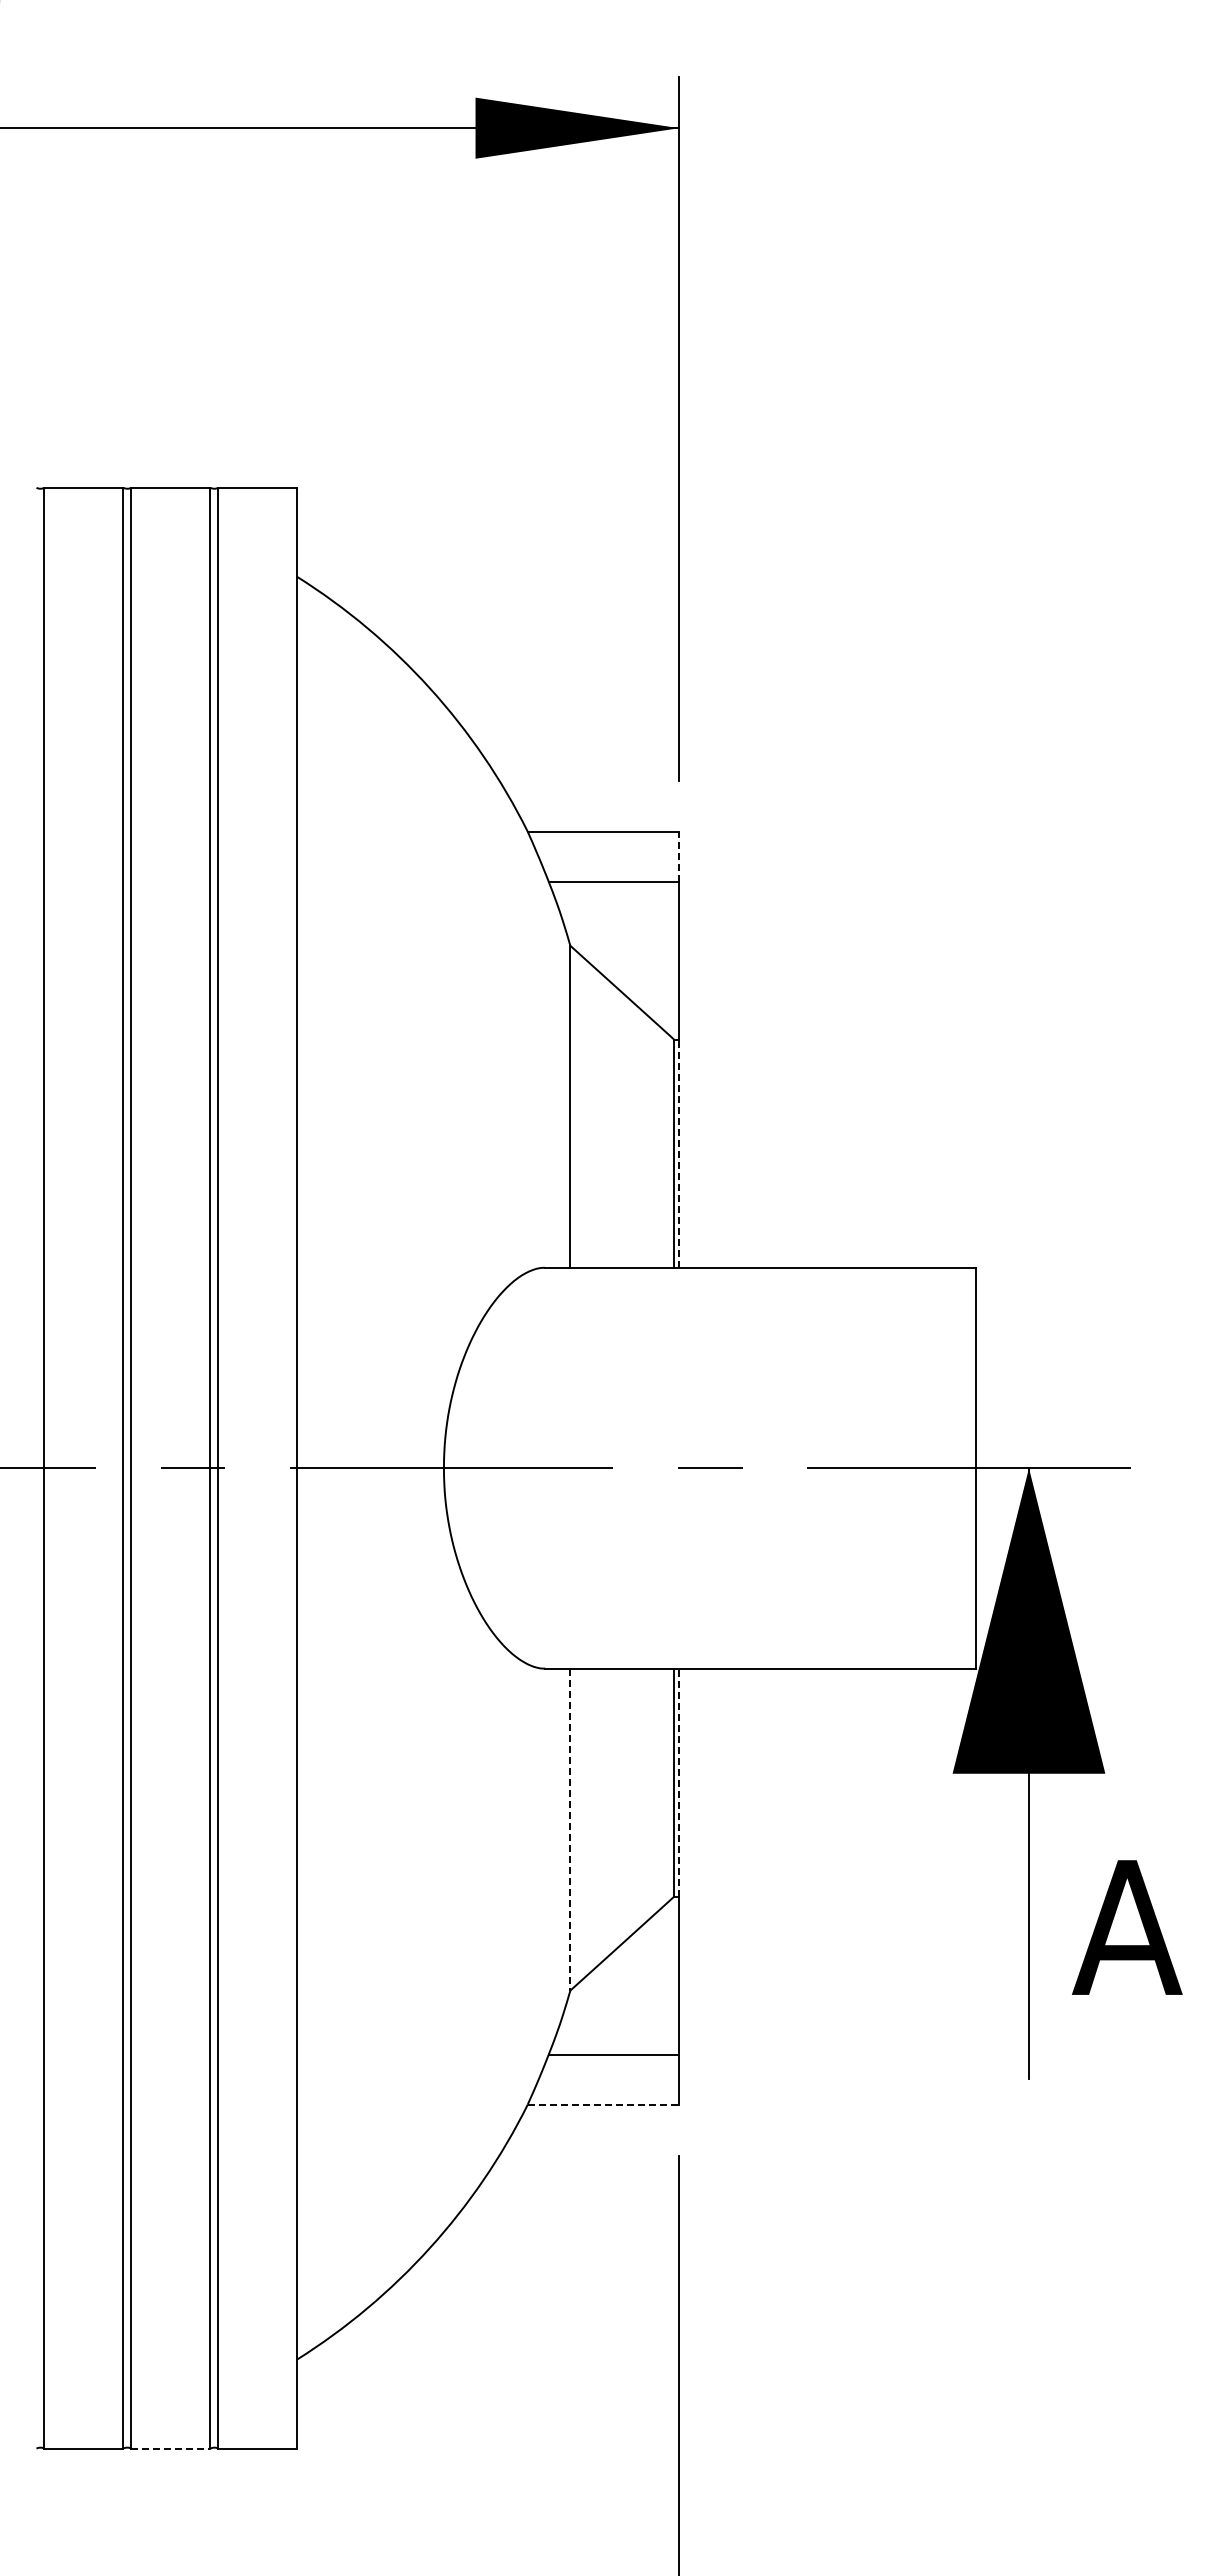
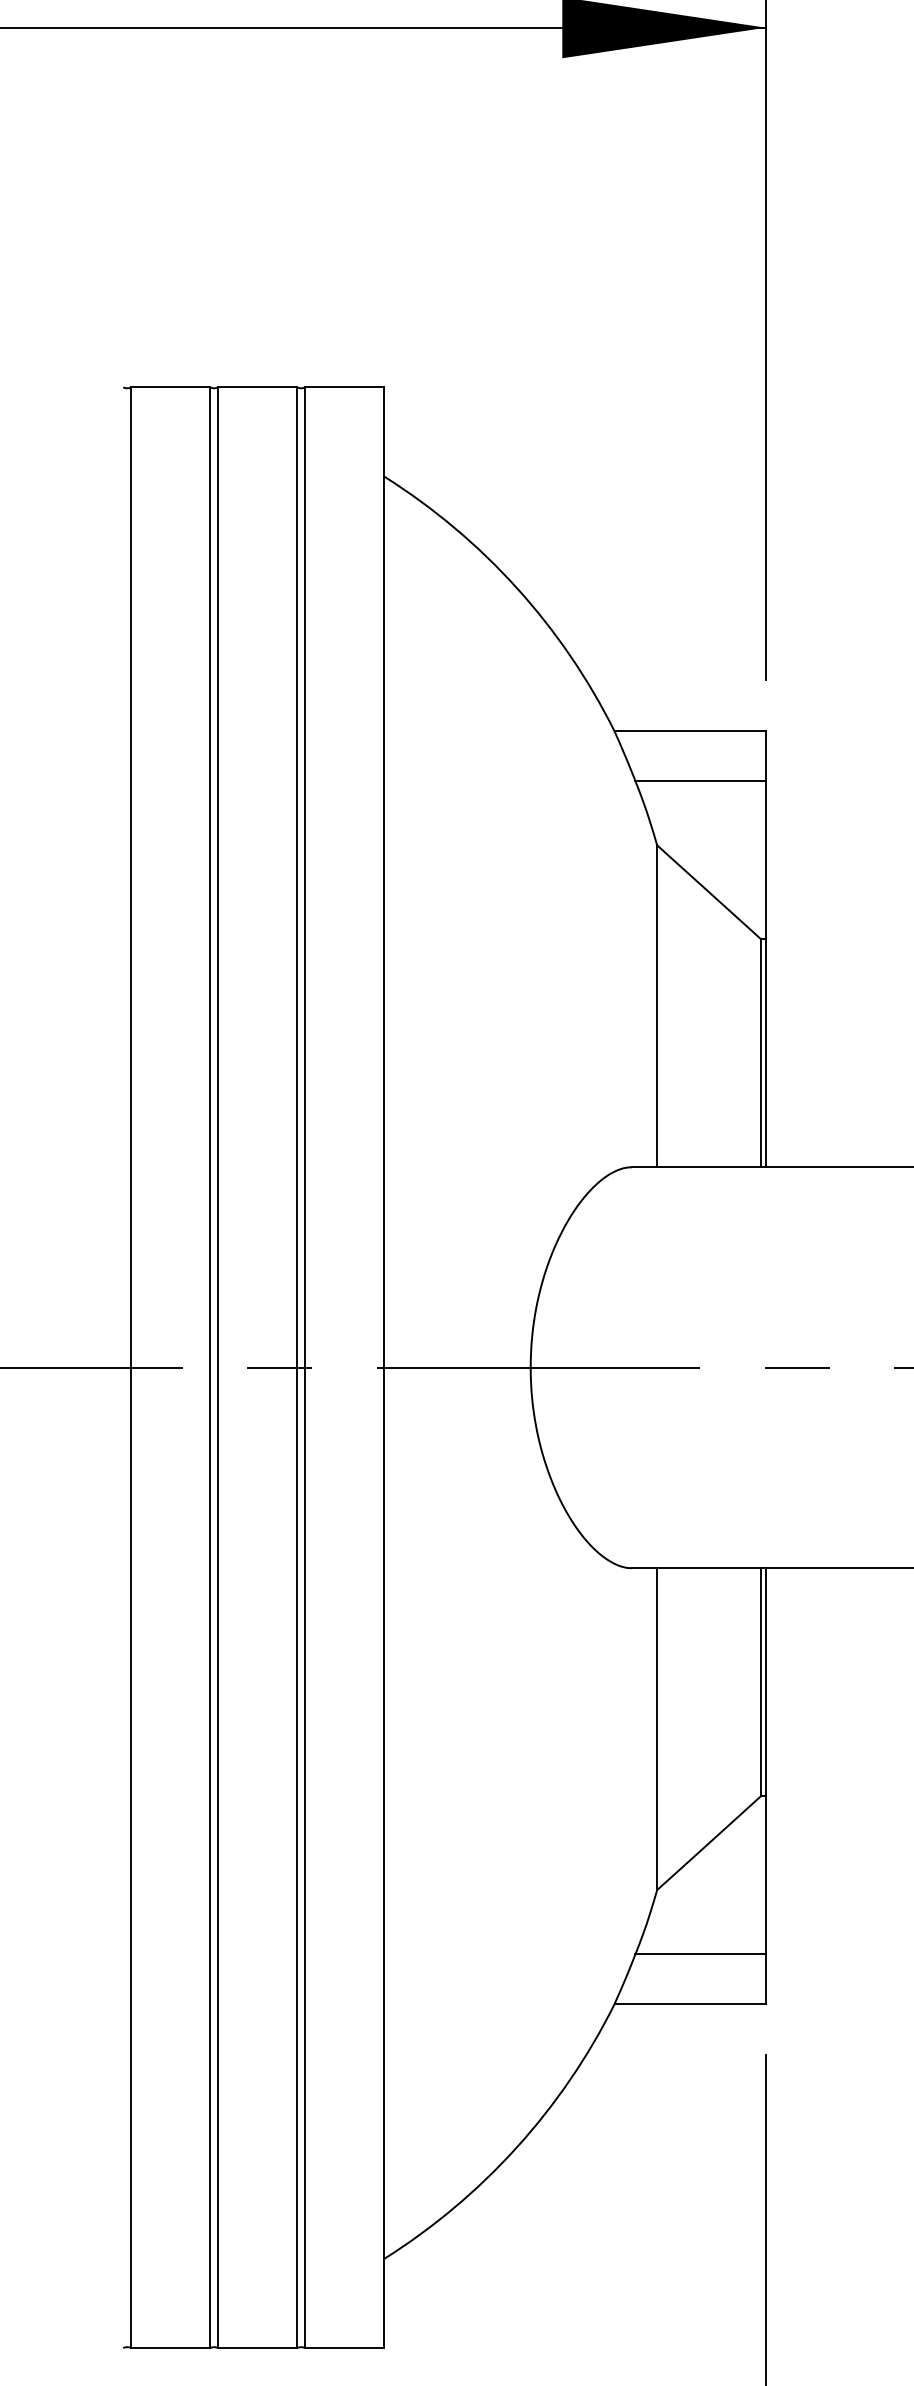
line: (679, 856) -> (766, 756), dashed -> solid
line: (679, 1153) -> (766, 1053), dashed -> solid
line: (679, 1782) -> (766, 1682), dashed -> solid
line: (570, 1829) -> (657, 1729), dashed -> solid
line: (603, 2104) -> (690, 2004), dashed -> solid
line: (171, 2448) -> (258, 2348), dashed -> solid

